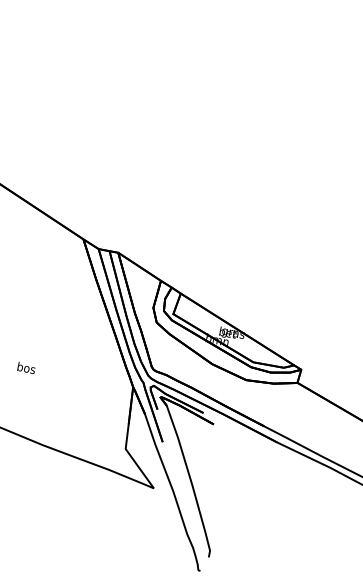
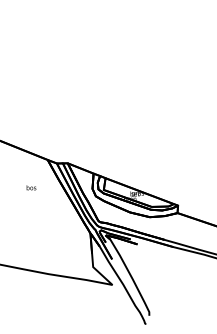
text: (26, 367) -> (31, 187), moved

